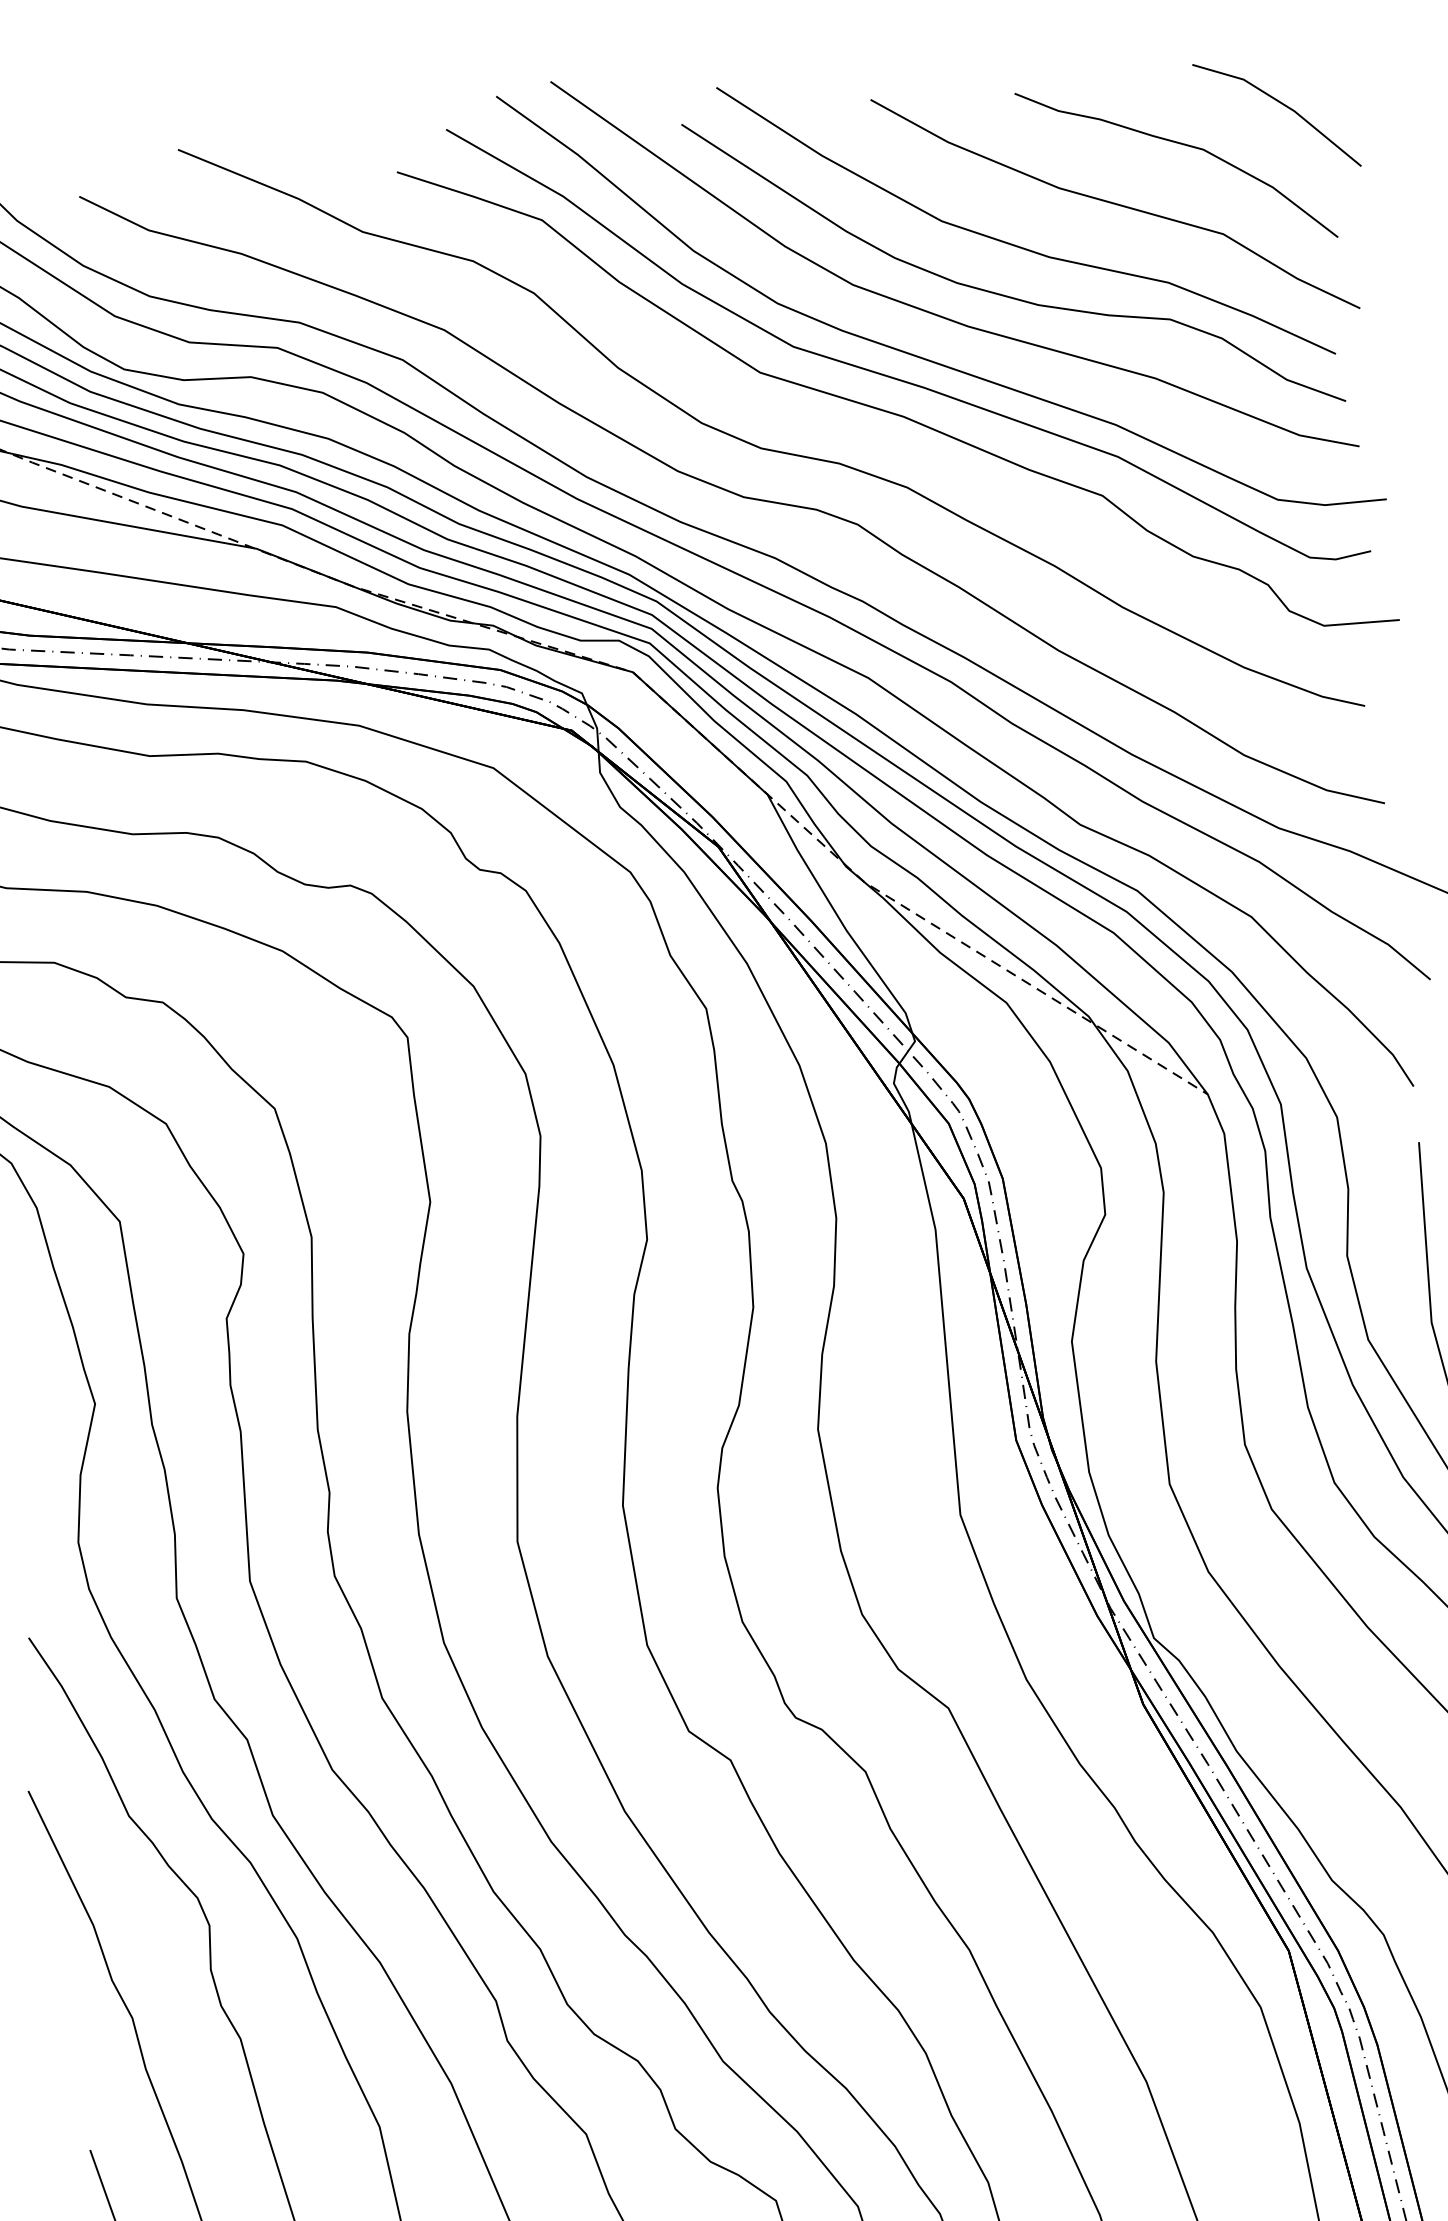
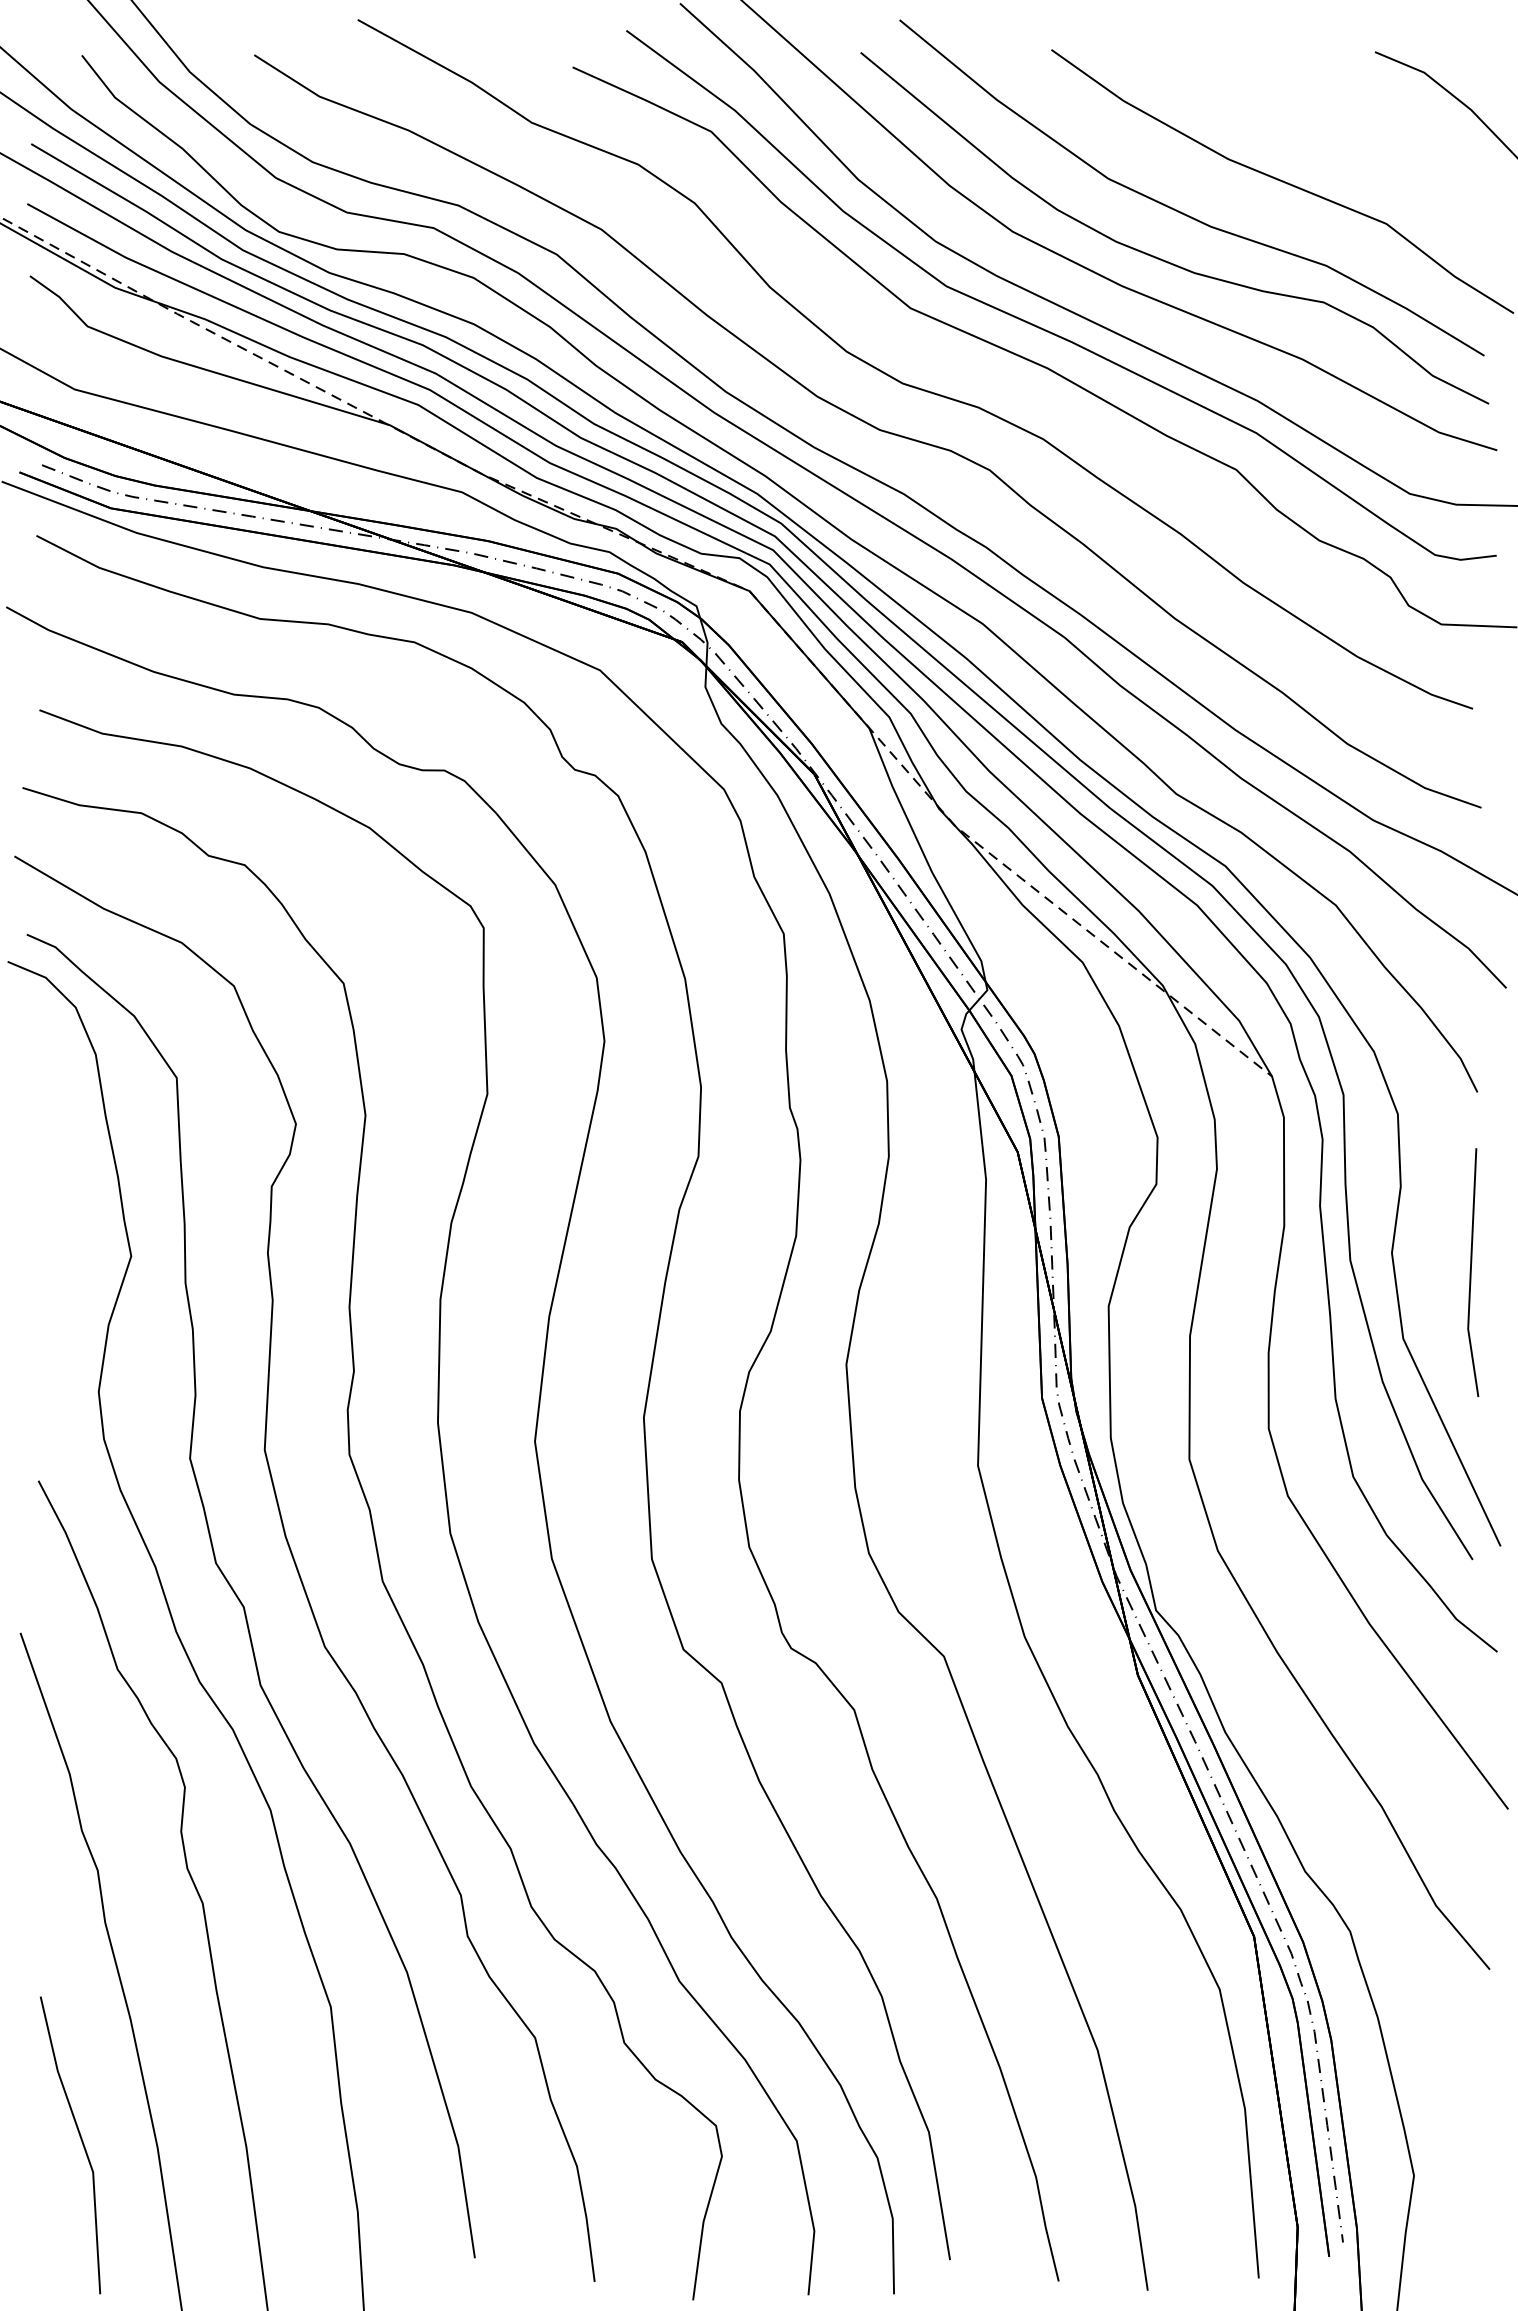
curve: (1184, 145) -> (1357, 131), removed

